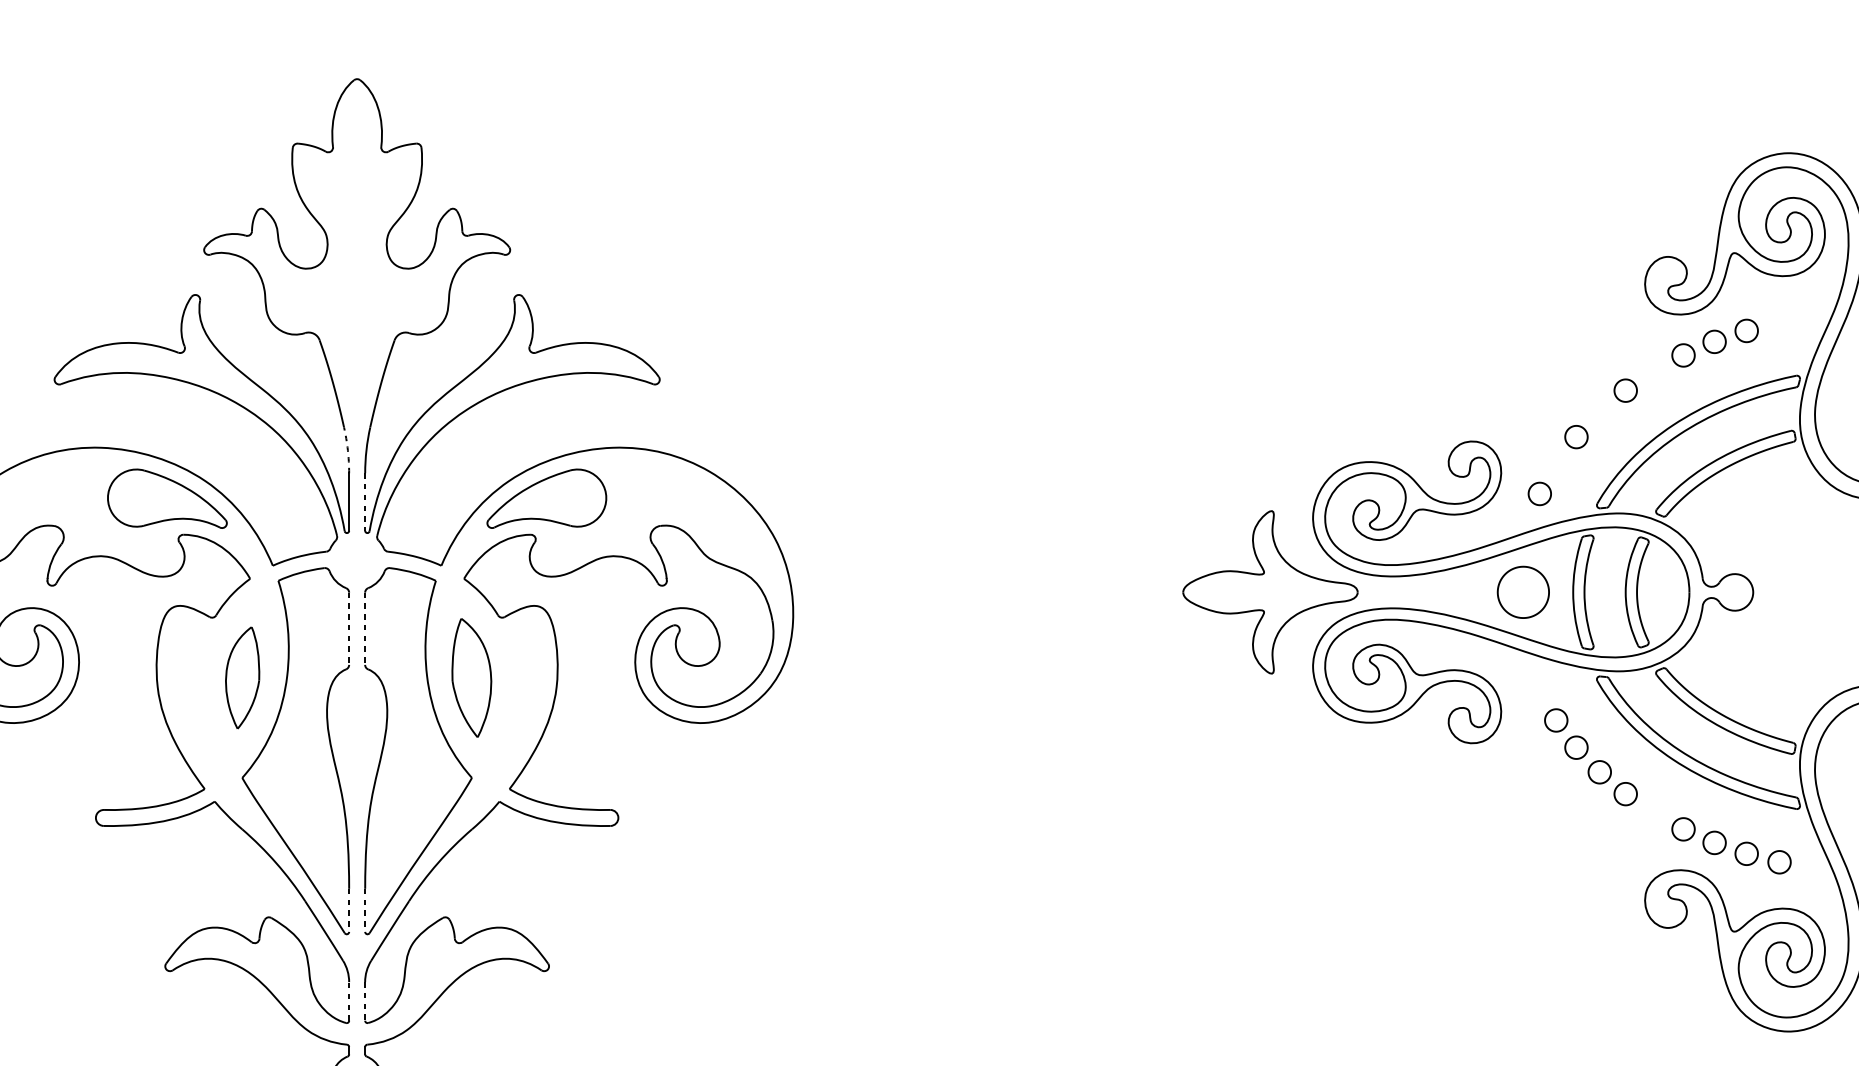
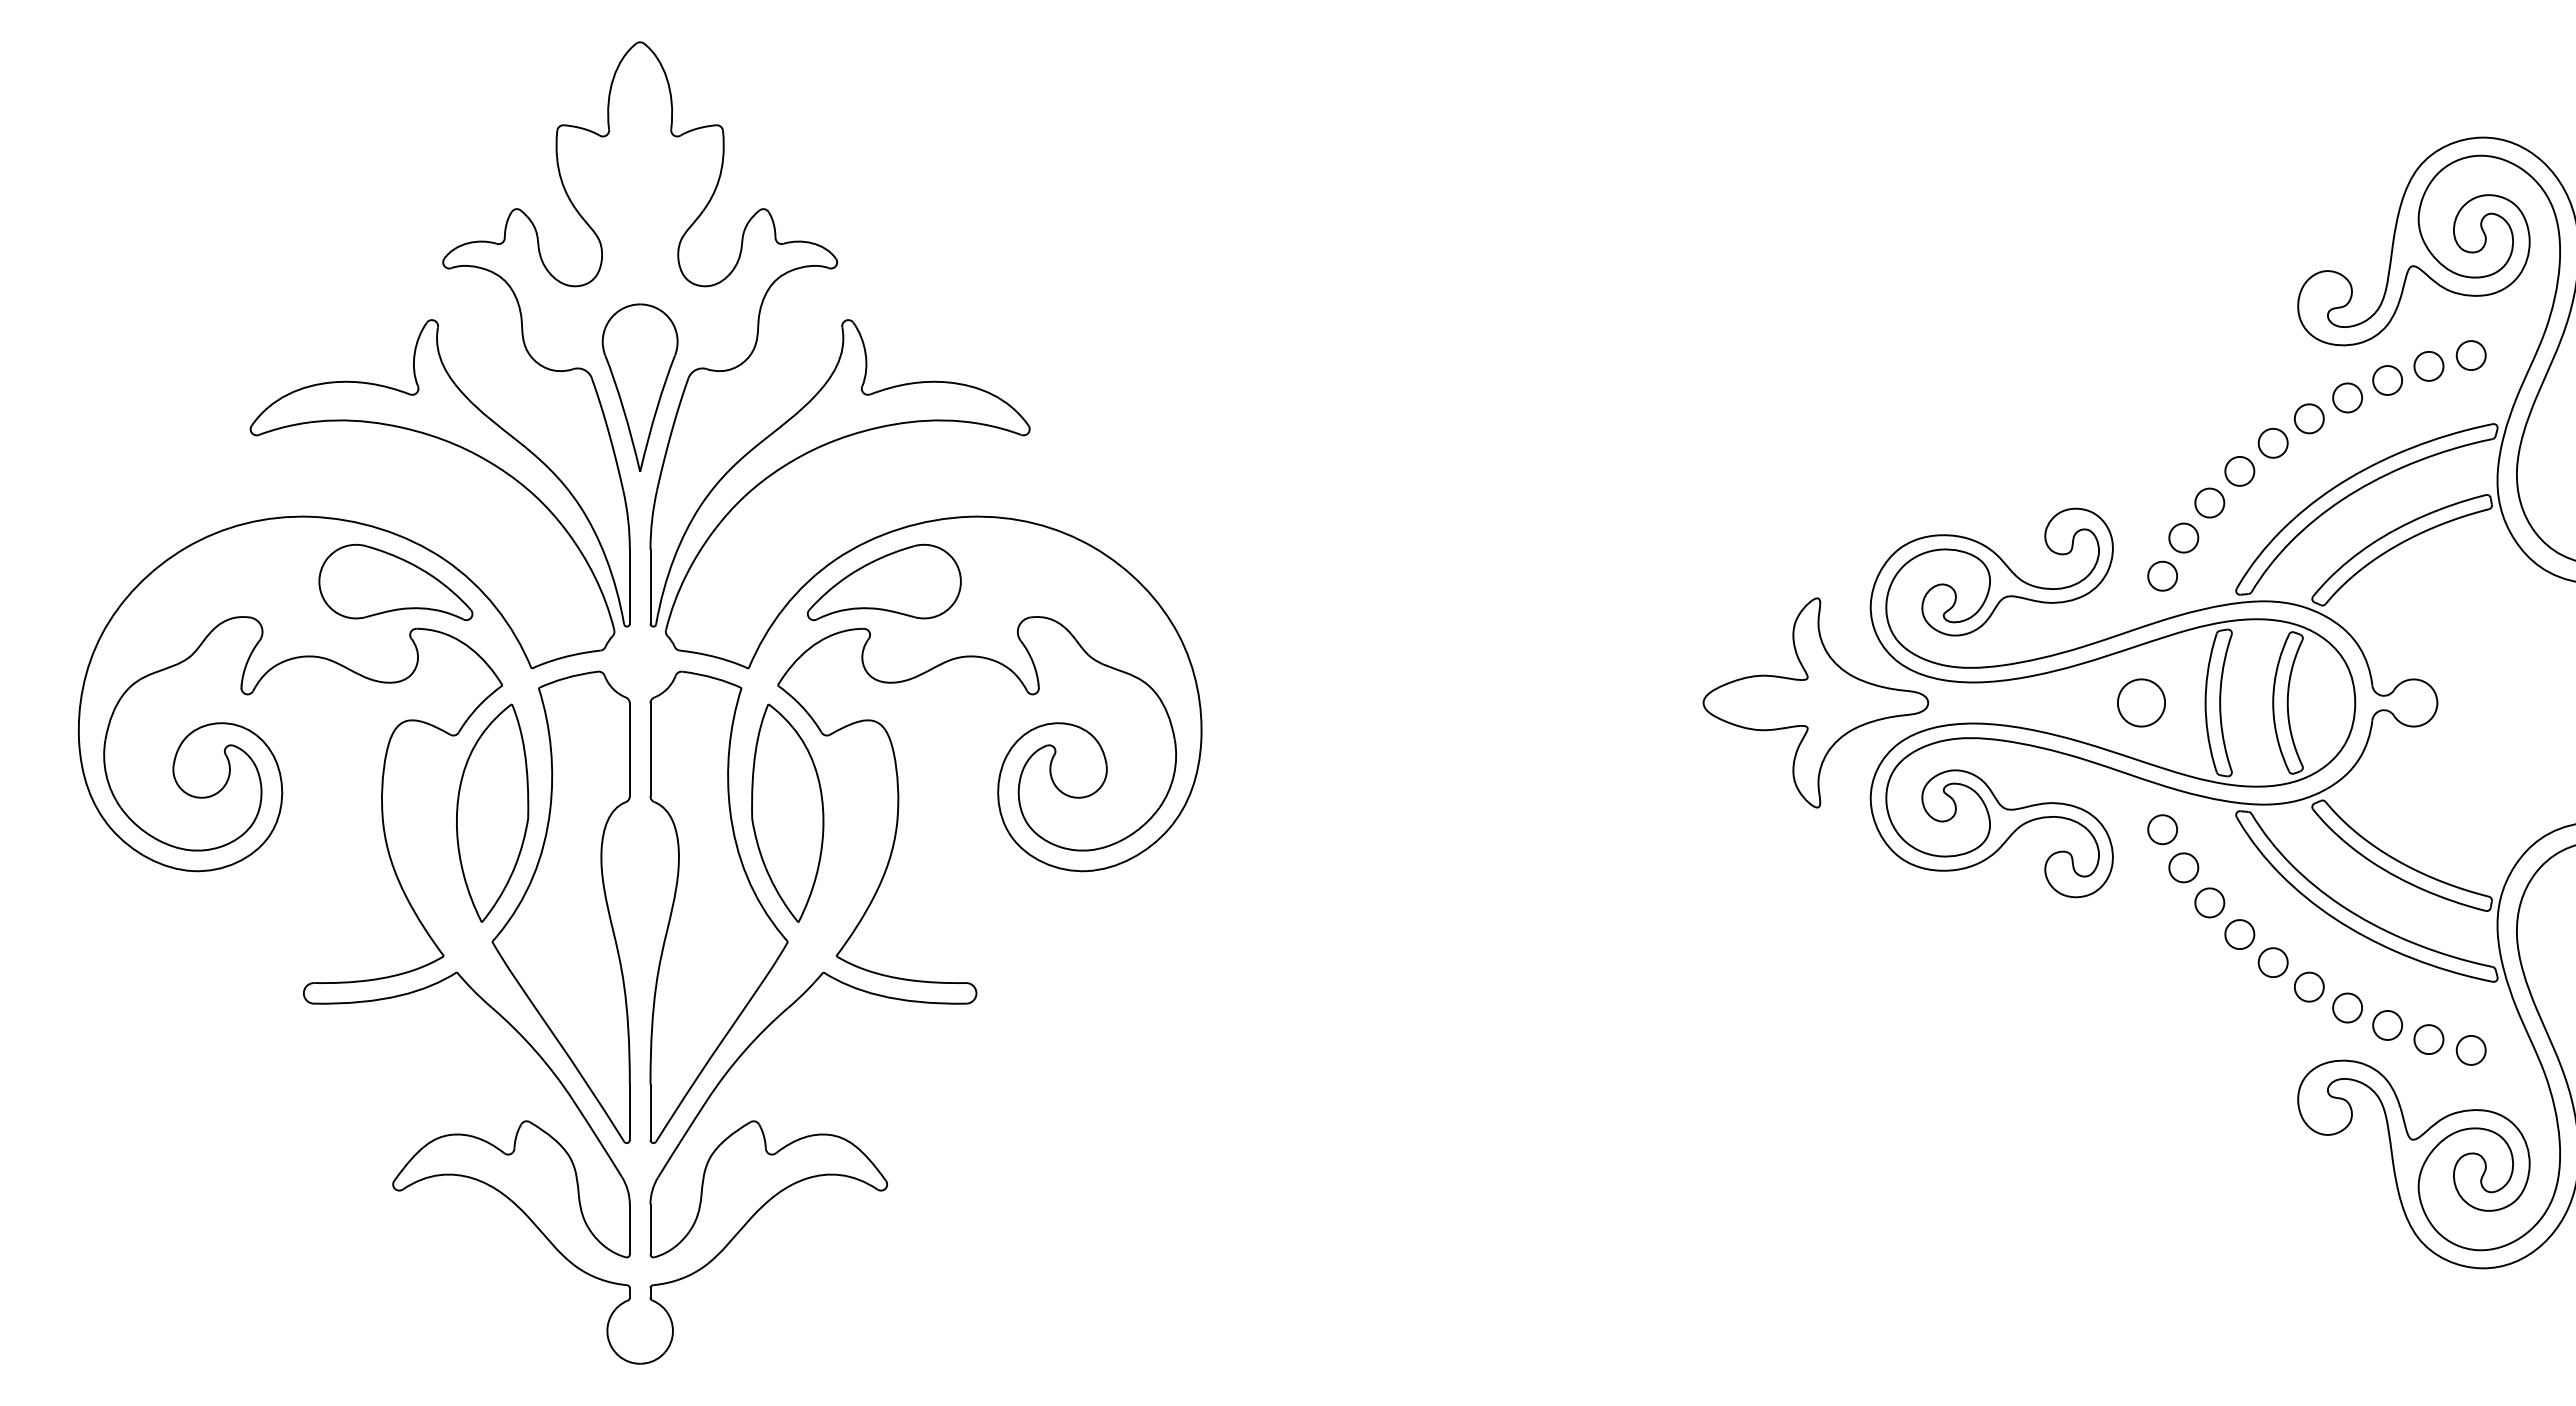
part: (1778, 322) -> (2470, 355), added
part: (356, 347) -> (639, 387), added
part: (1653, 371) -> (2309, 418), added
part: (1599, 412) -> (2239, 471), added
arc: (348, 449) -> (628, 519), dashed -> solid
part: (1556, 463) -> (2183, 537), added
line: (365, 502) -> (650, 587), dashed -> solid
part: (1523, 592) -> (2141, 702), size x0.71
line: (348, 629) -> (629, 750), dashed -> solid
line: (365, 629) -> (650, 750), dashed -> solid
part: (242, 677) -> (492, 812), size x1.67
part: (471, 677) -> (787, 812), size x1.43
part: (1539, 690) -> (2162, 829), added
part: (1653, 812) -> (2309, 986), added
line: (348, 910) -> (629, 1112), dashed -> solid
line: (365, 910) -> (650, 1112), dashed -> solid
line: (348, 1001) -> (629, 1229), dashed -> solid
line: (365, 1001) -> (650, 1229), dashed -> solid

